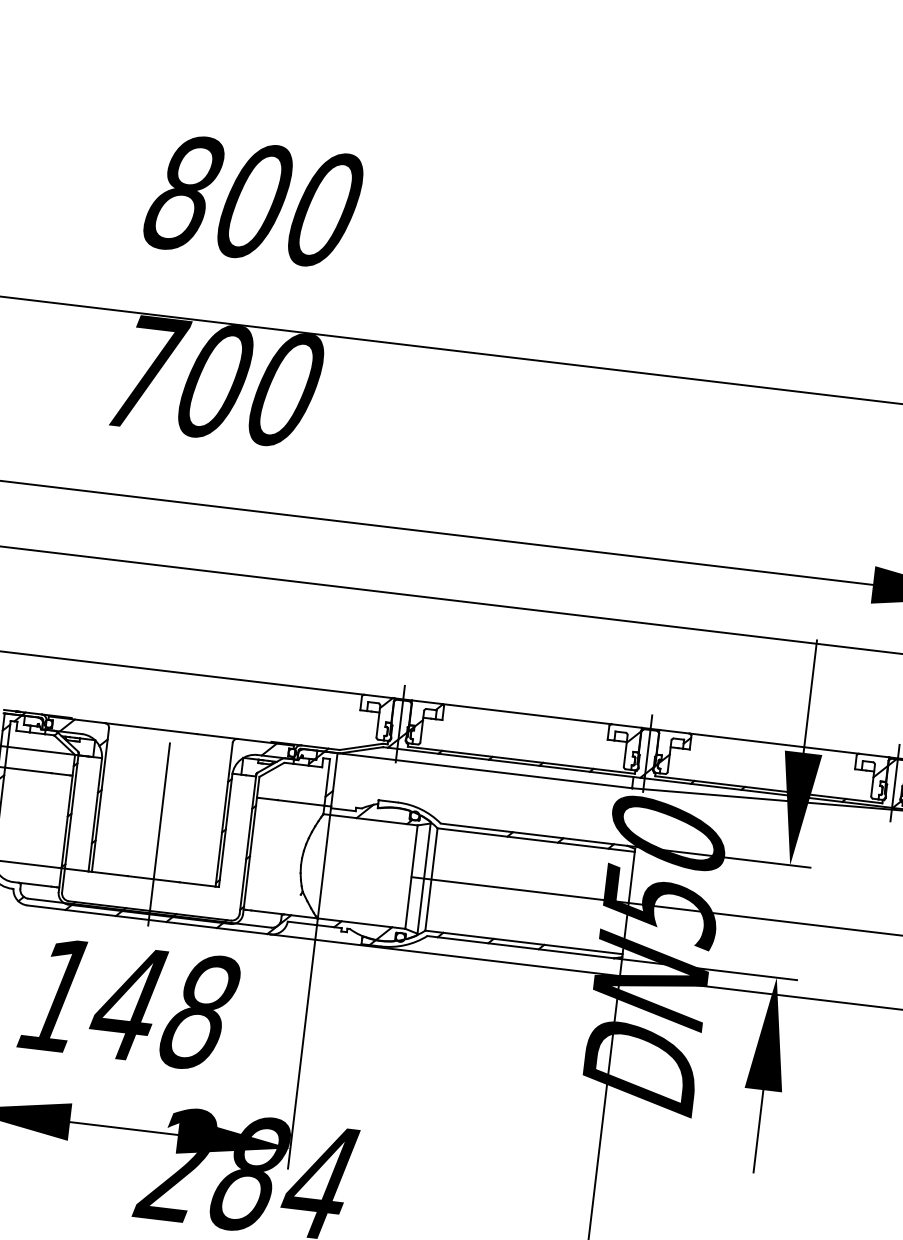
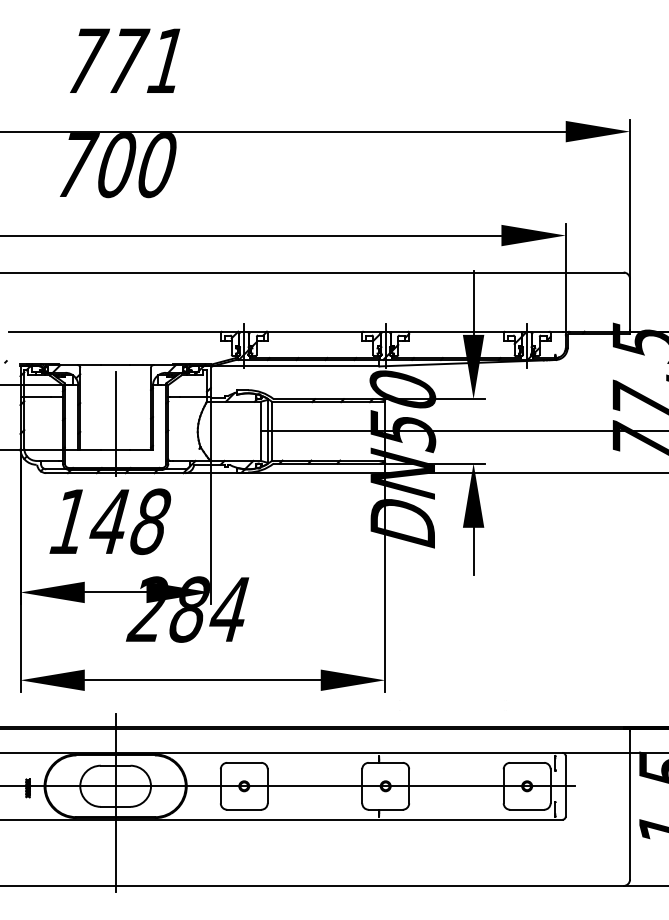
text: (253, 200) -> (126, 60), 800 -> 771

